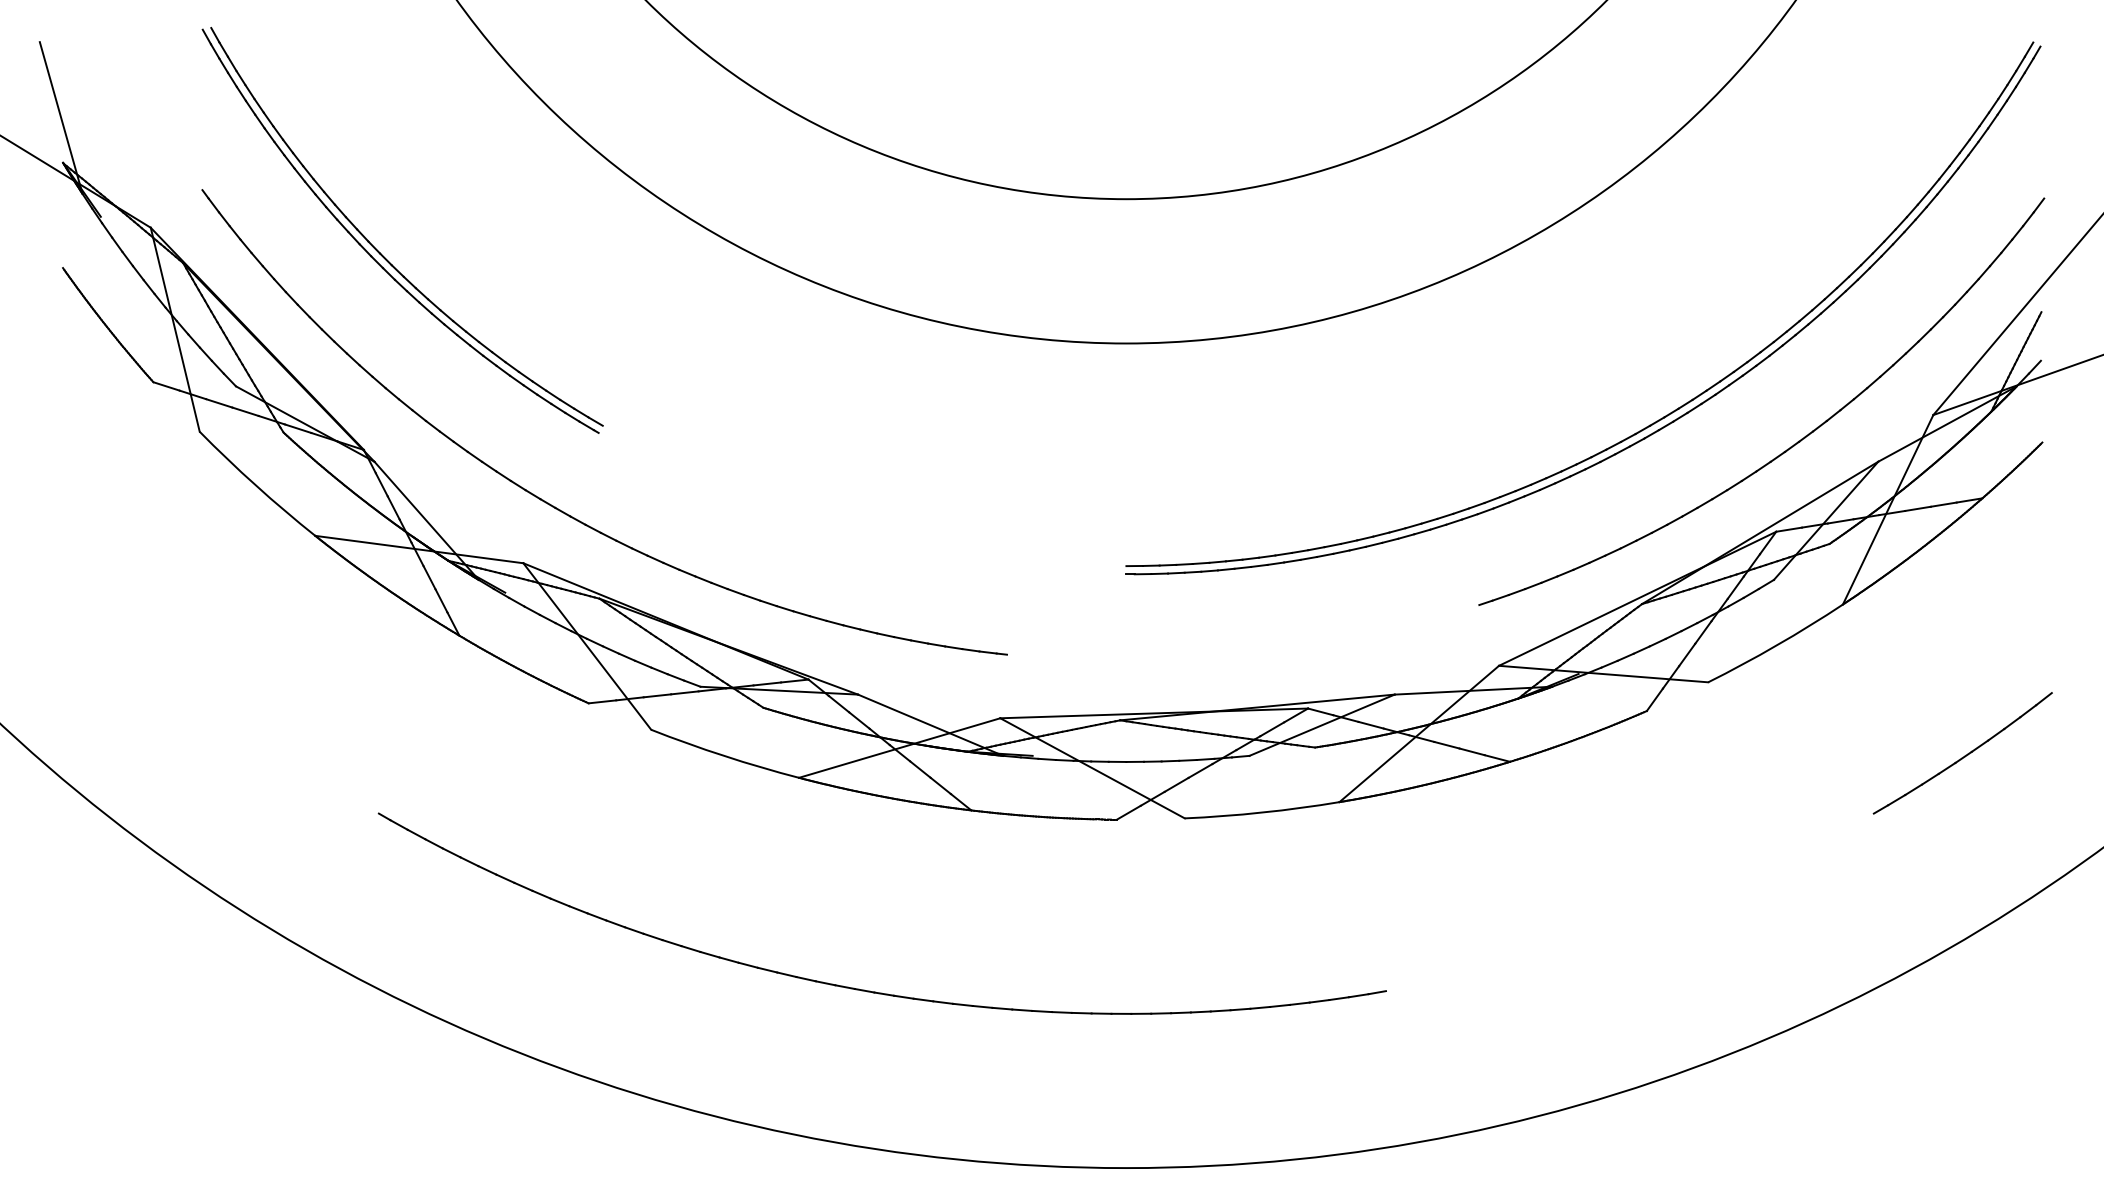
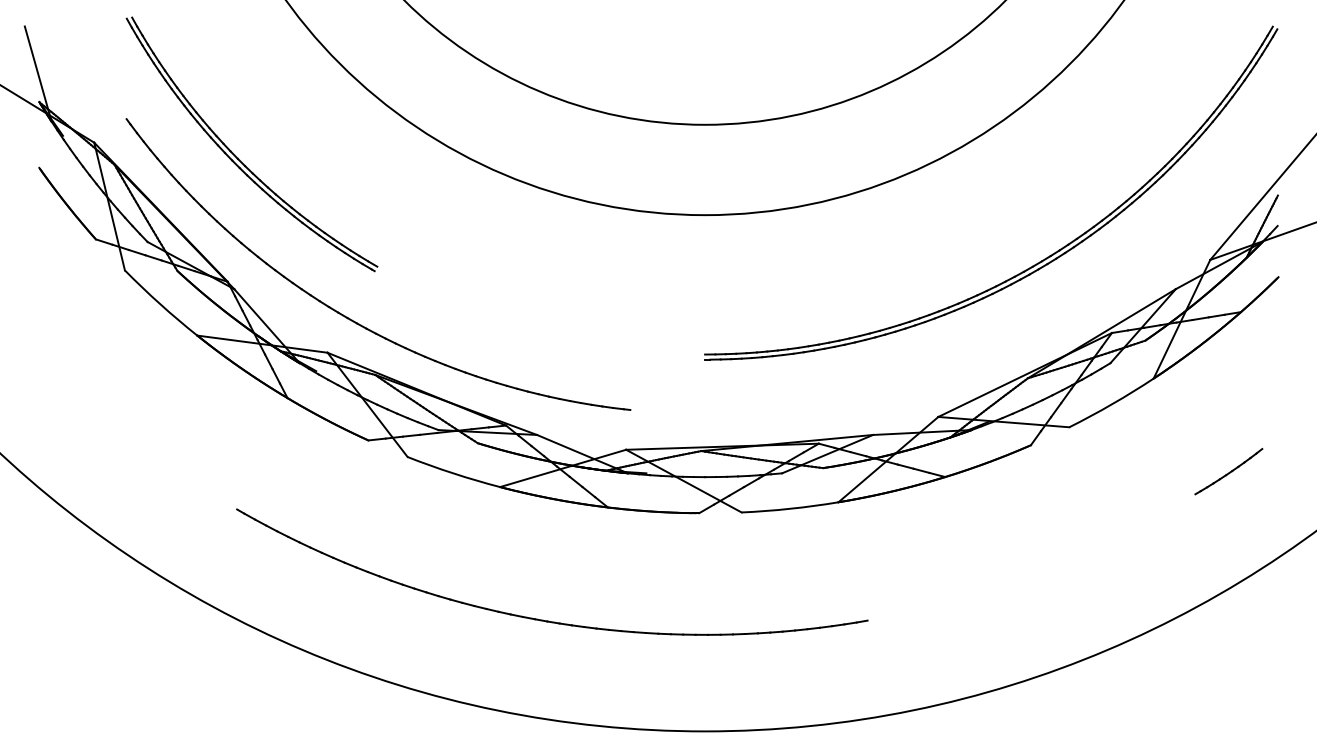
part: (1791, 444) -> (1121, 278), removed
part: (1962, 752) -> (1228, 471), size x0.6

